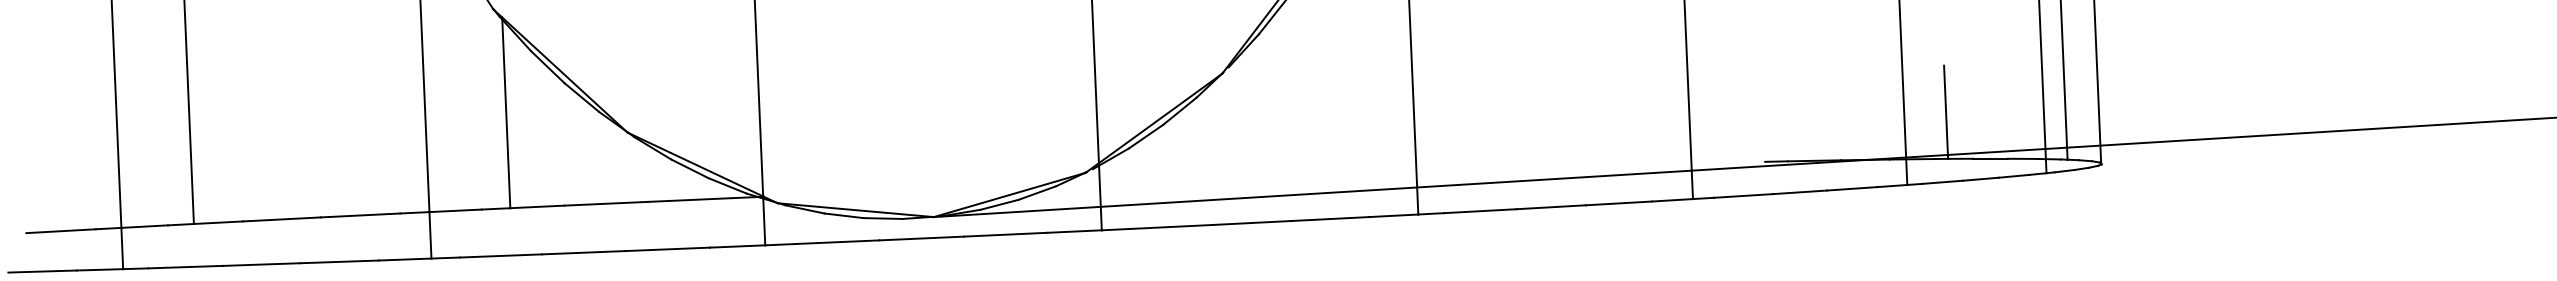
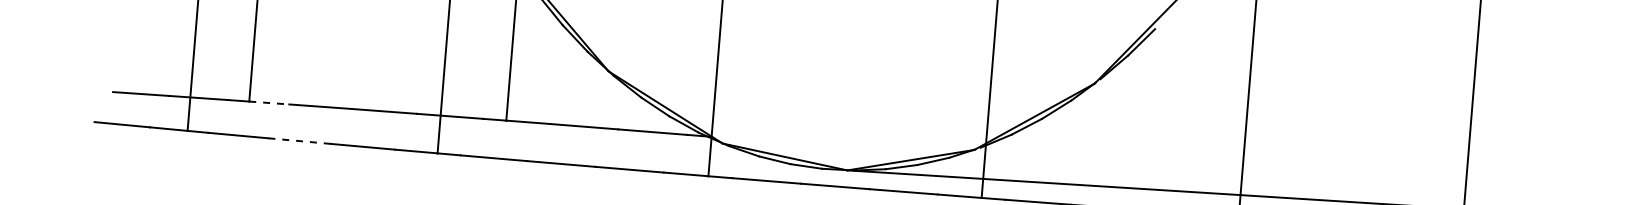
line: (218, 222) -> (269, 102), solid -> dashed
line: (261, 264) -> (299, 141), solid -> dashed

